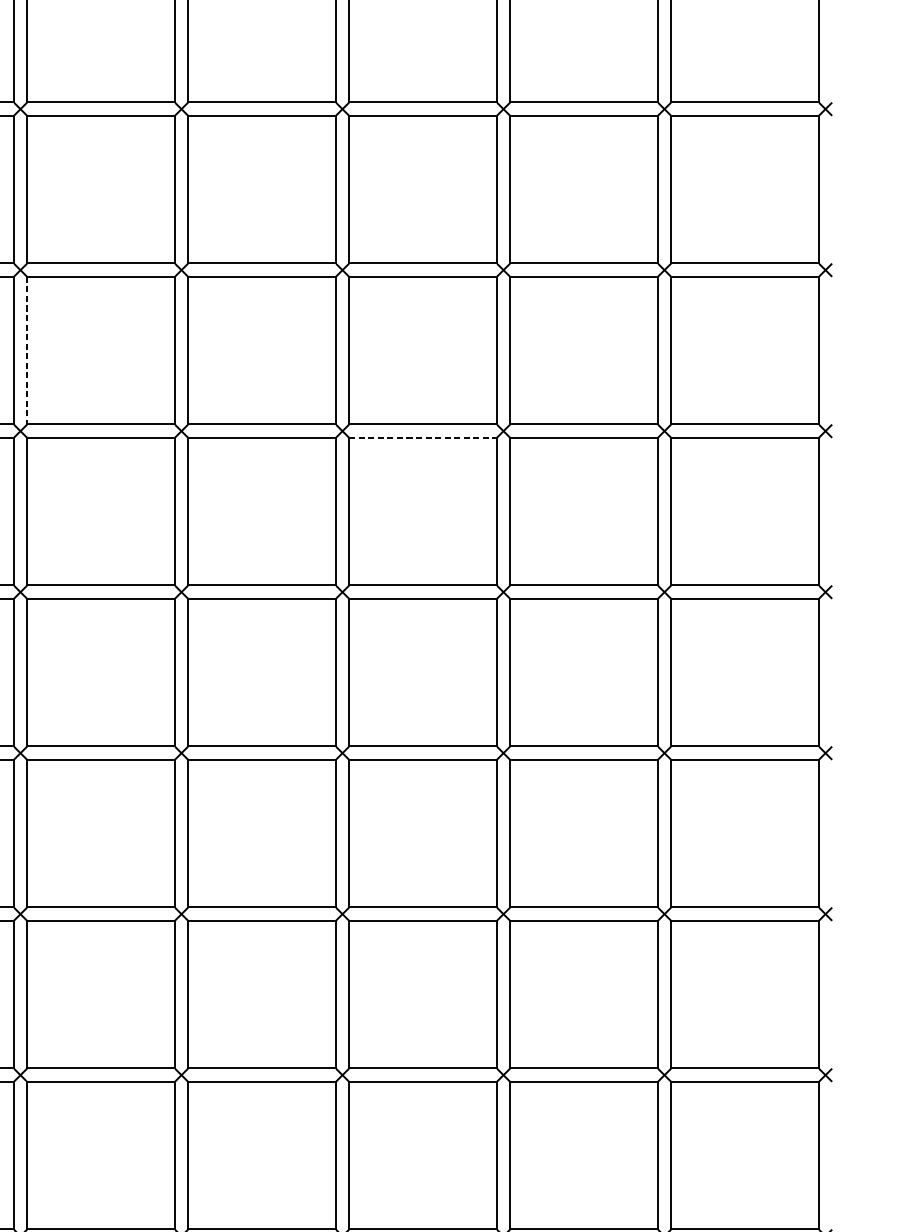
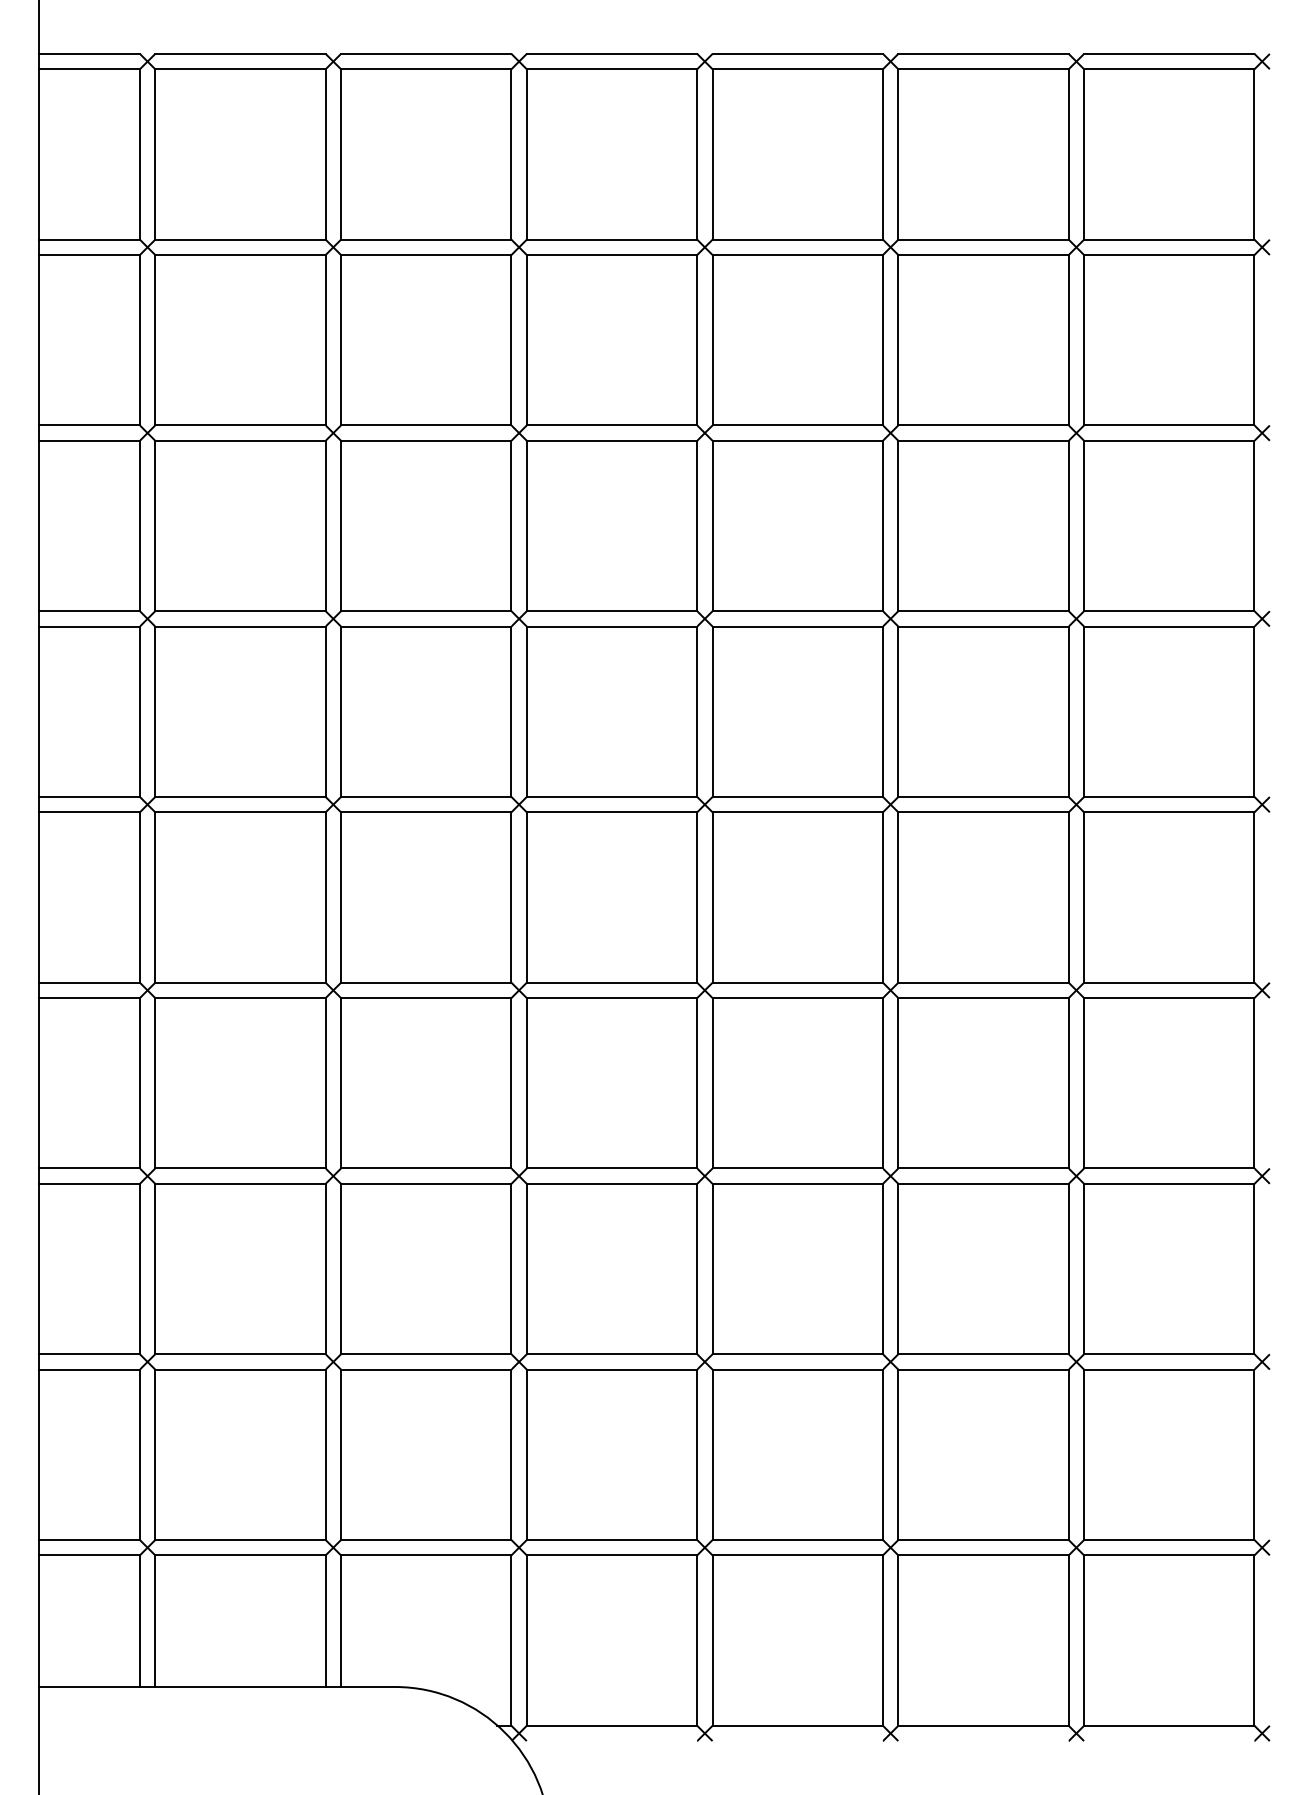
line: (27, 351) -> (341, 526), dashed -> solid
line: (423, 437) -> (798, 626), dashed -> solid

